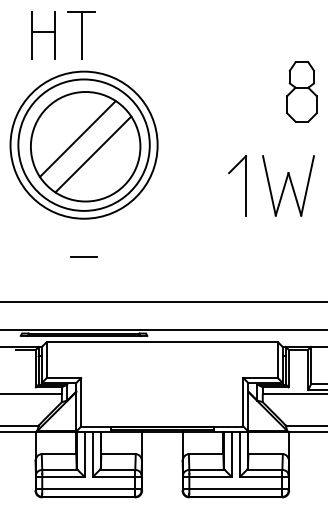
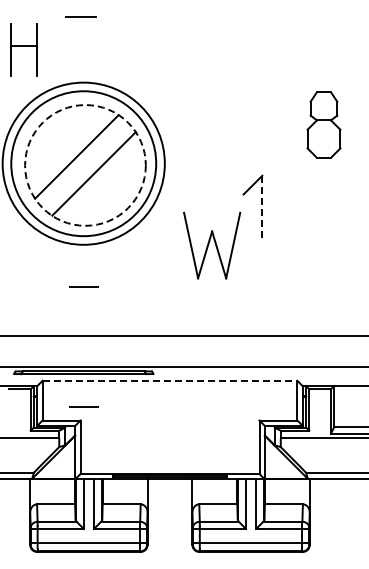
part: (43, 35) -> (23, 49), moved
line: (82, 35) -> (81, 42), removed
part: (301, 91) -> (323, 124), moved
circle: (85, 146) -> (85, 165), solid -> dashed
line: (246, 185) -> (262, 208), solid -> dashed
part: (288, 185) -> (212, 245), moved
line: (162, 341) -> (170, 380), solid -> dashed
line: (83, 365) -> (83, 406), added

